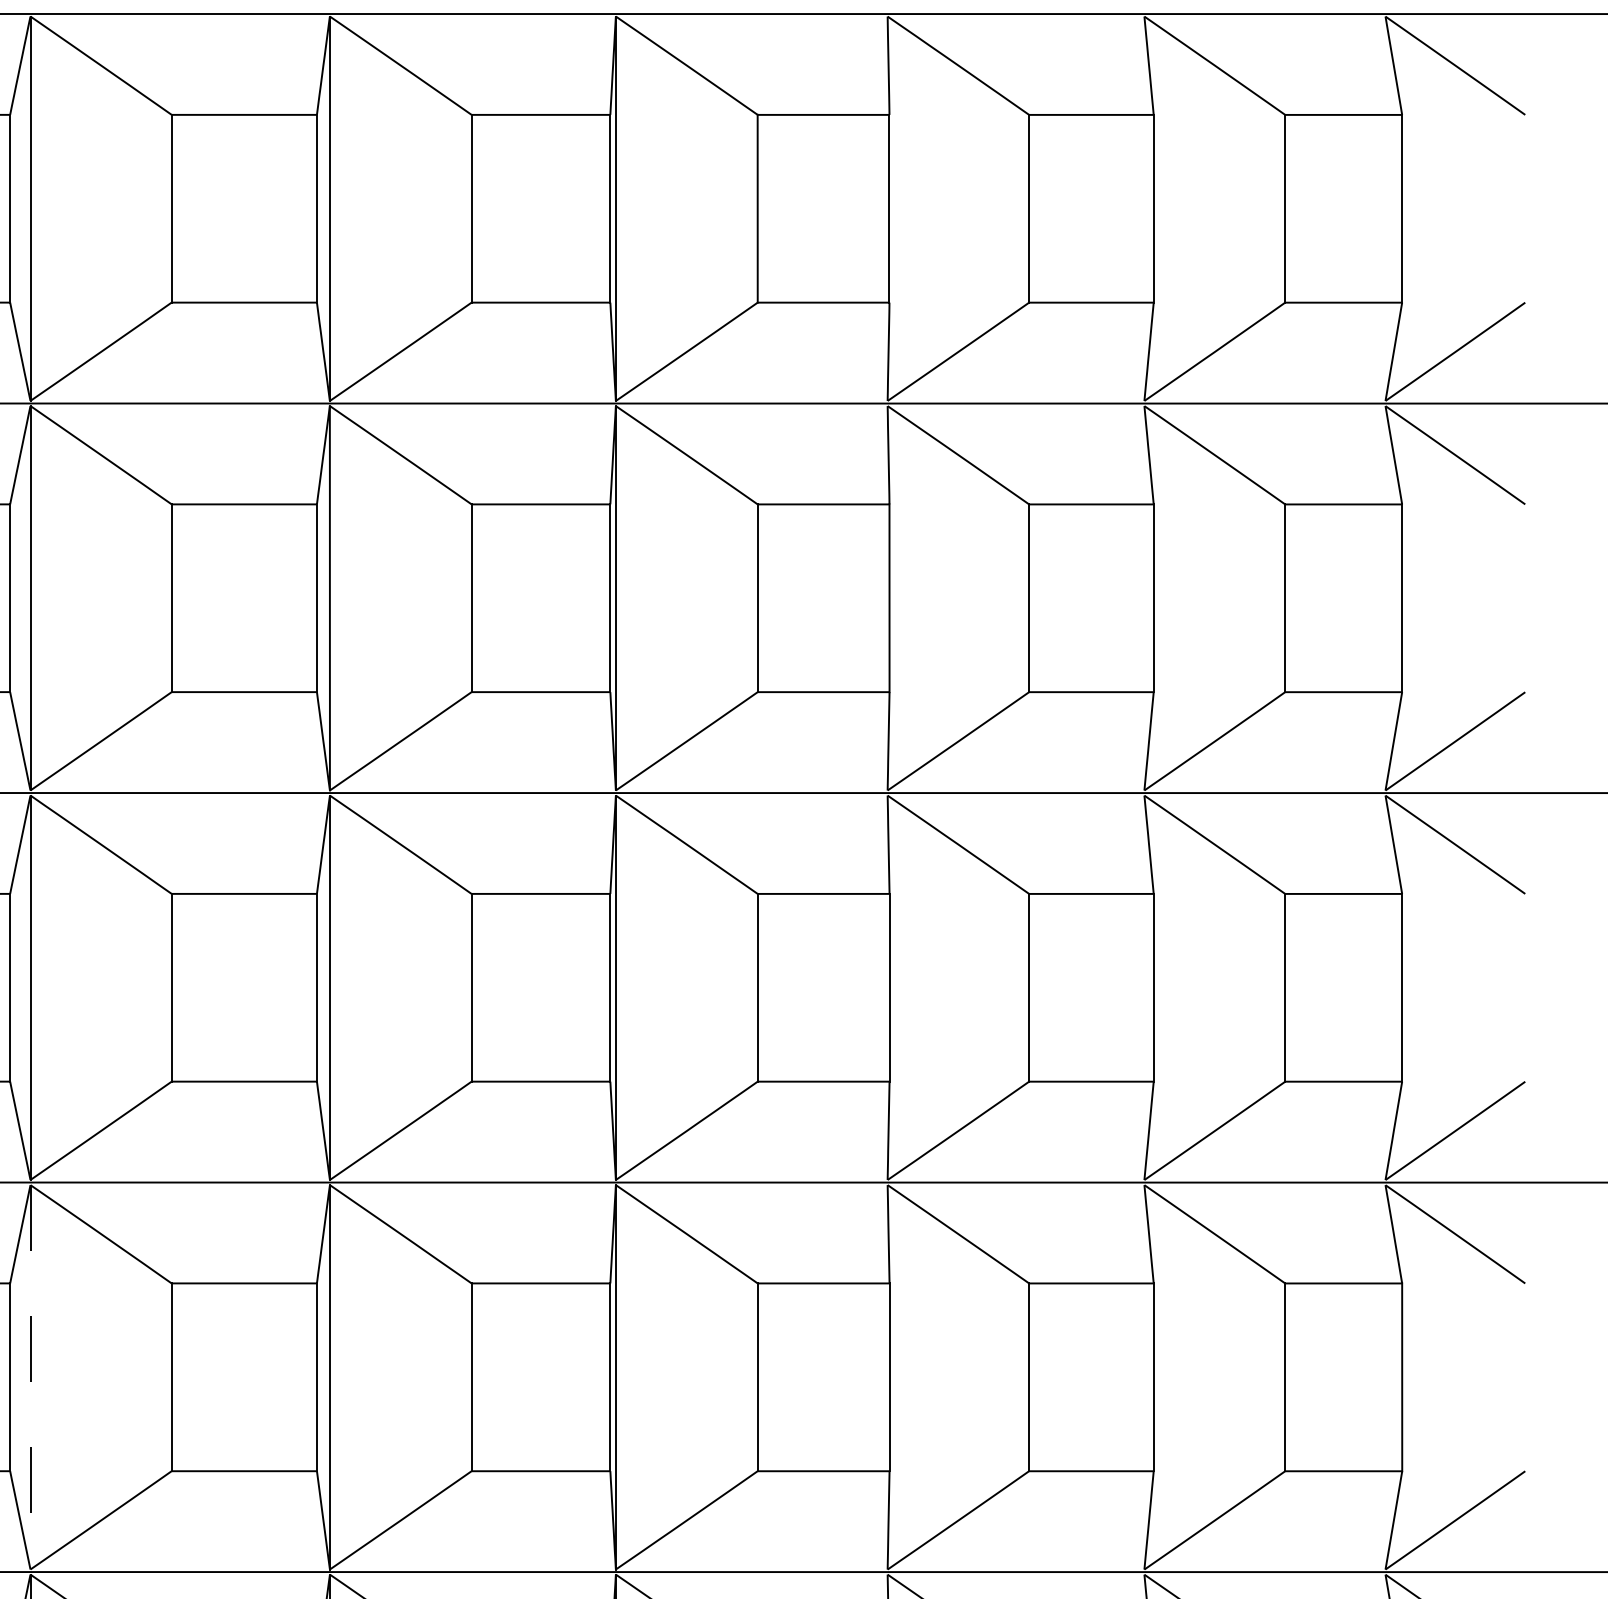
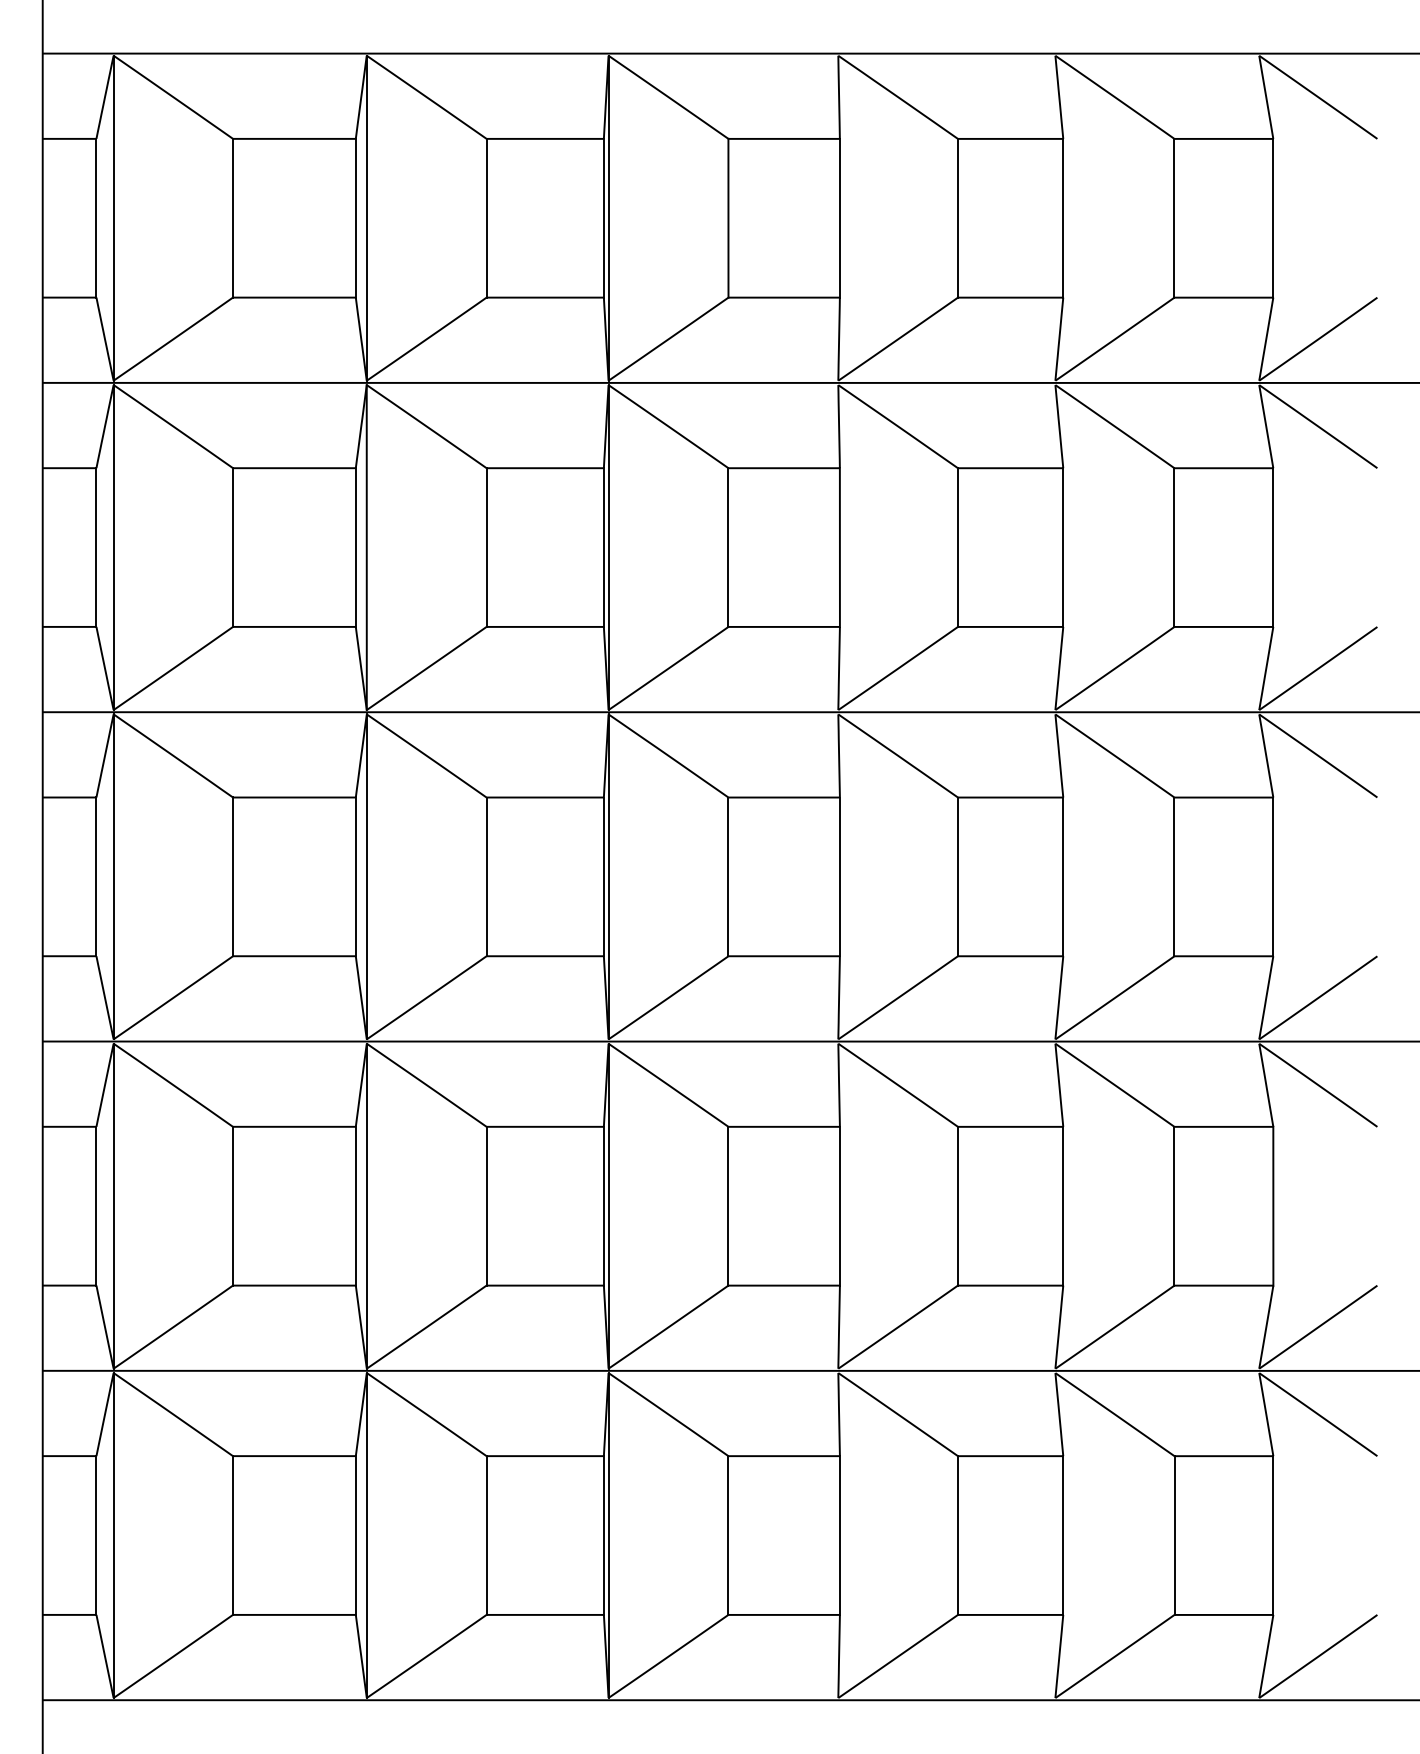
line: (30, 1377) -> (113, 1206), dashed -> solid

